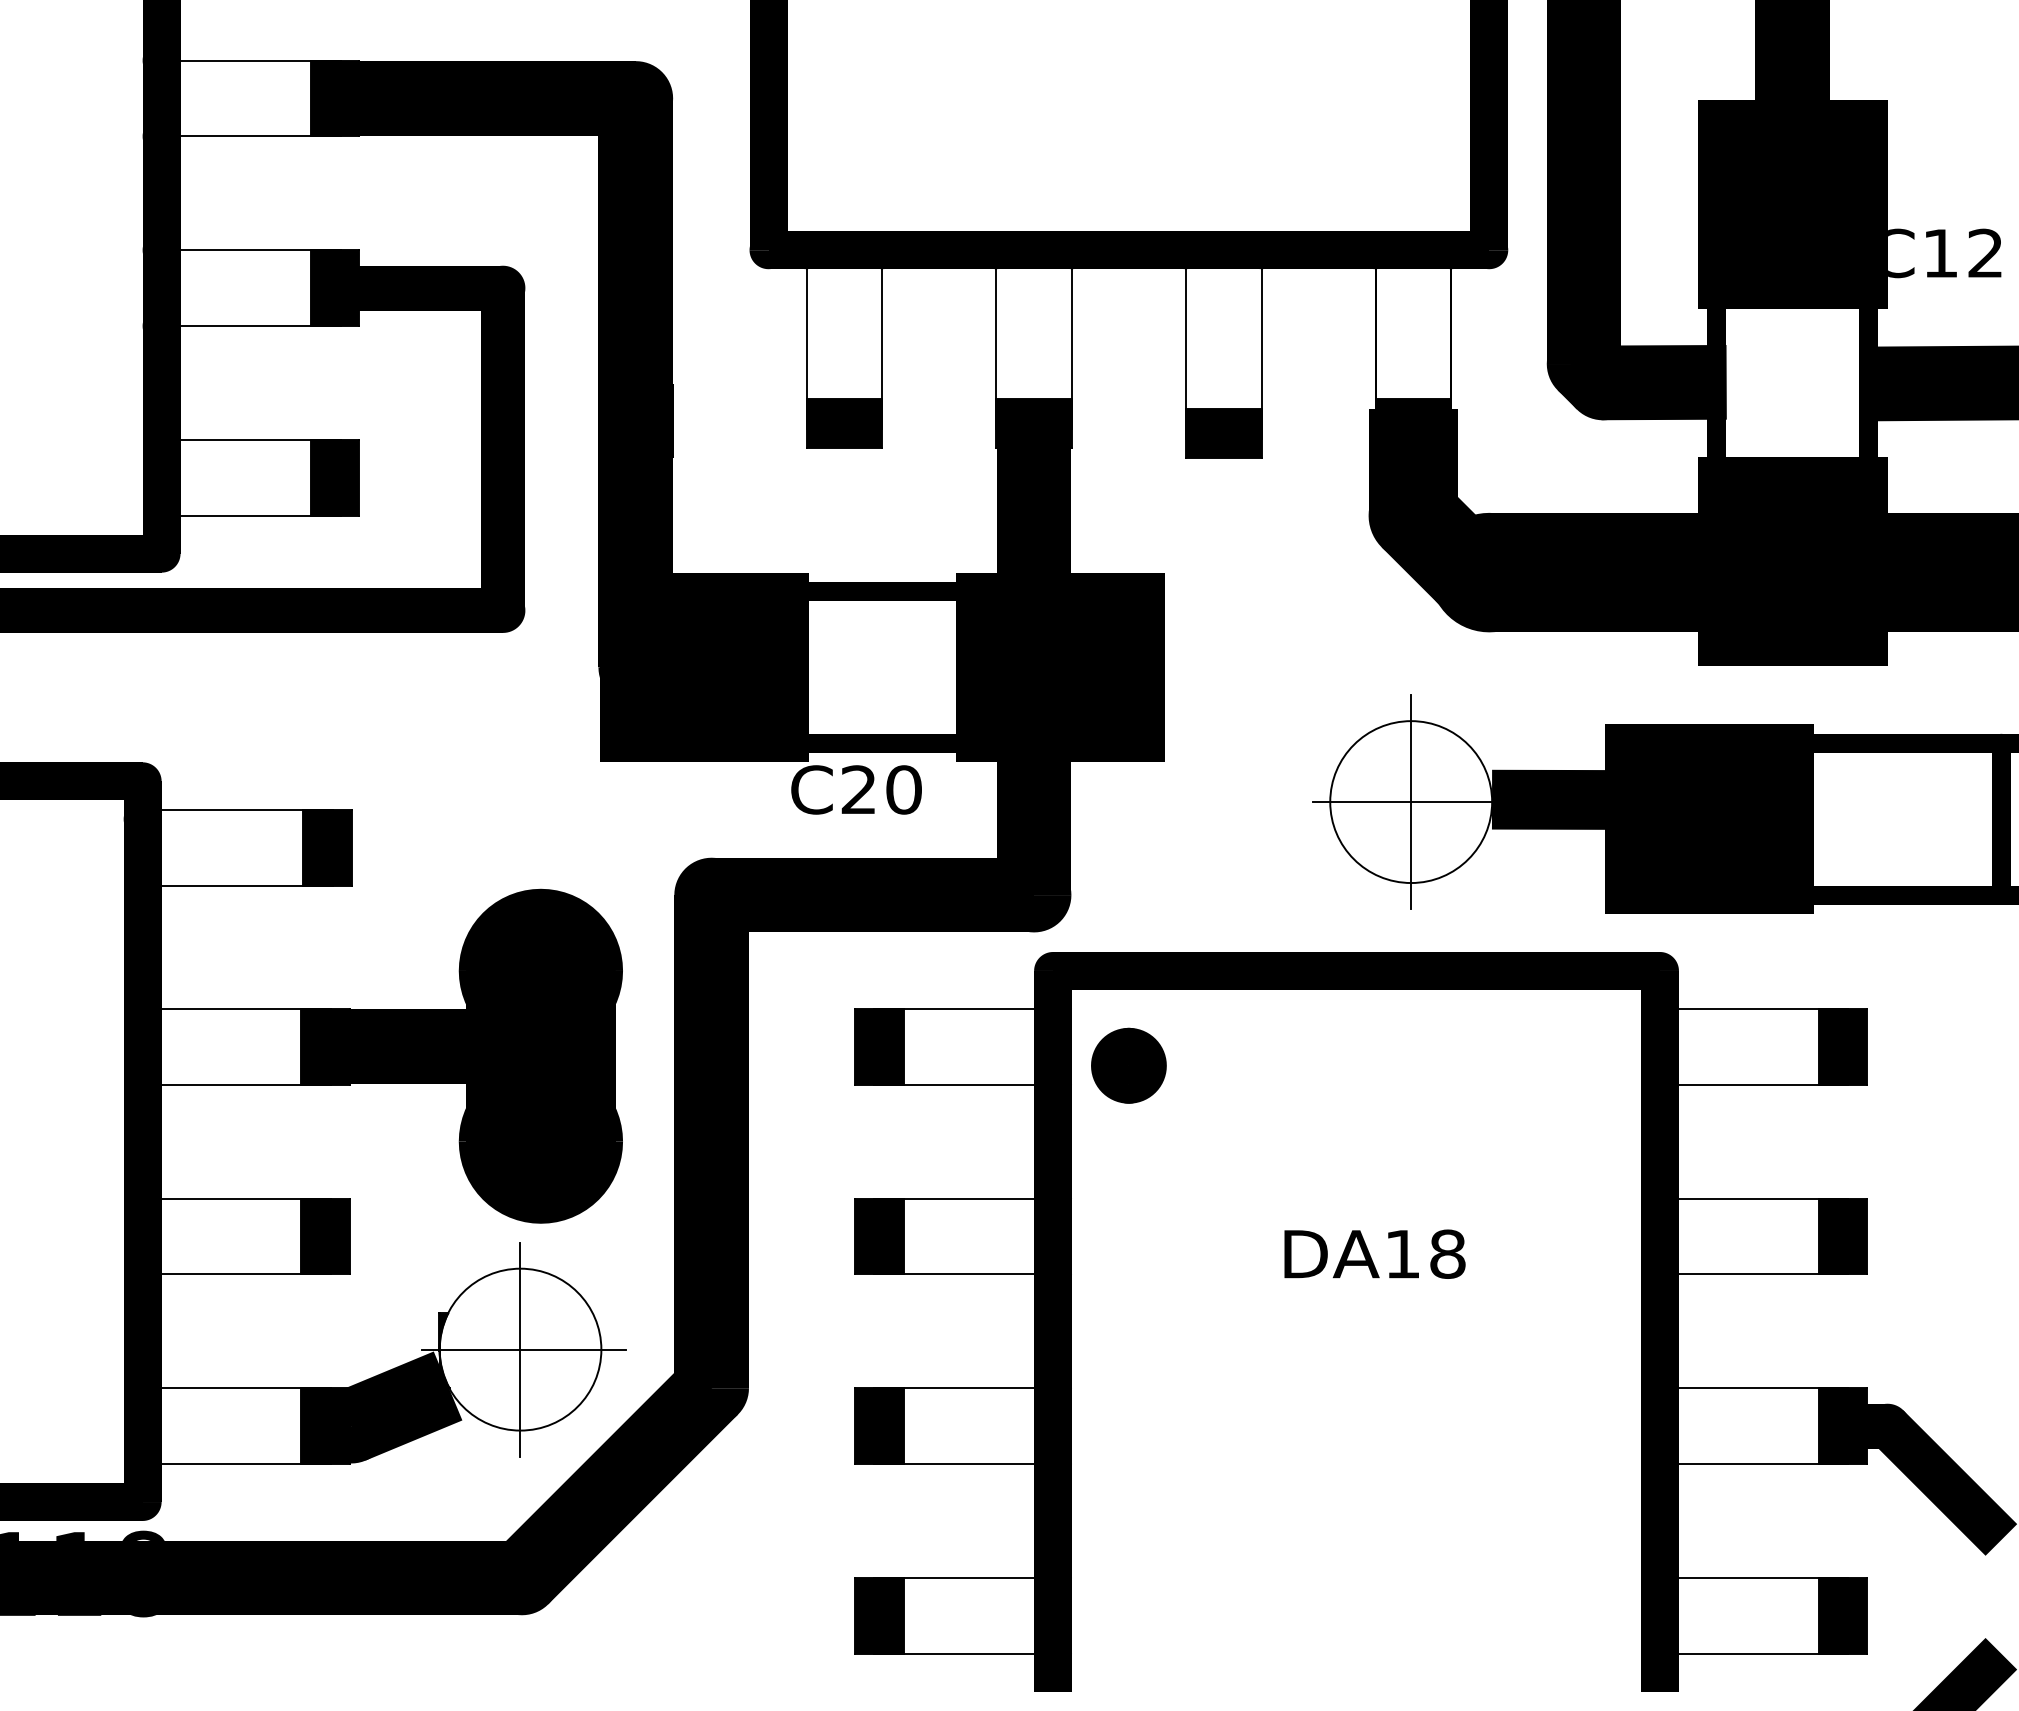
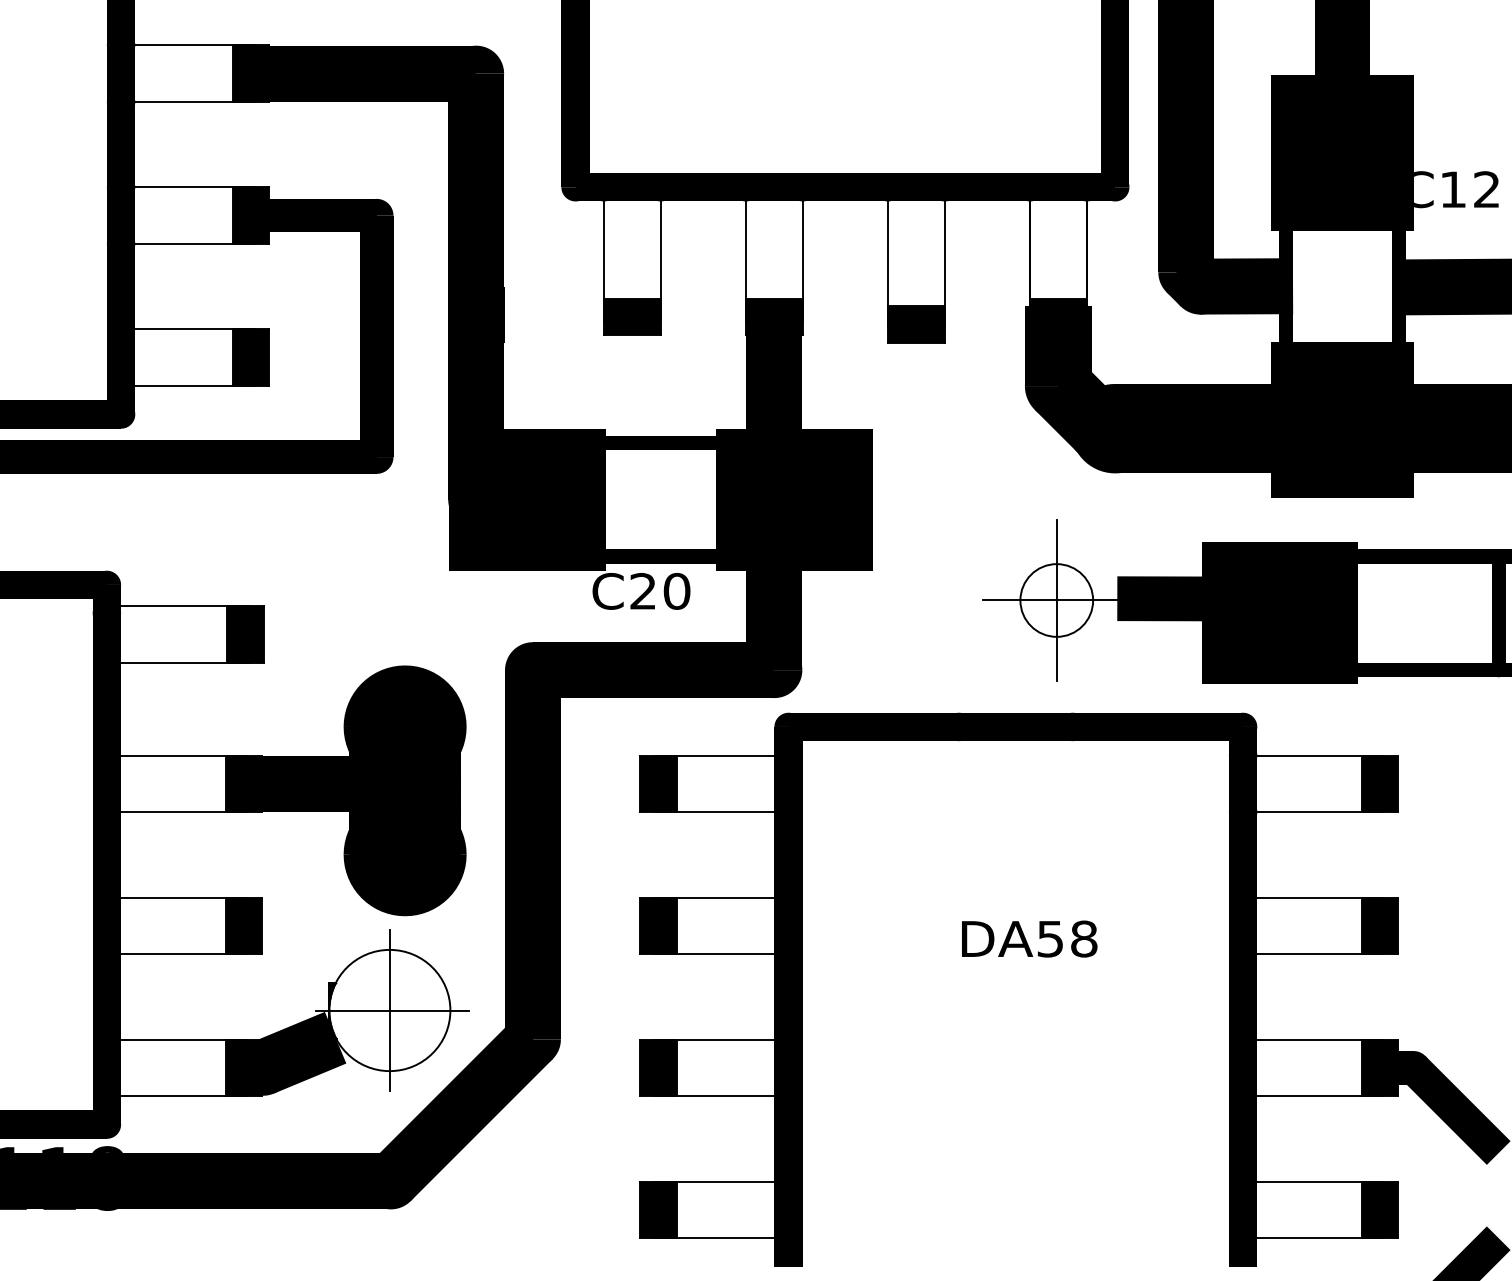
circle: (1411, 802) -> (1057, 600), size x0.6
part: (1128, 1065) -> (845, 797), removed
text: (1402, 1254) -> (1050, 939), DA18 -> DA58

